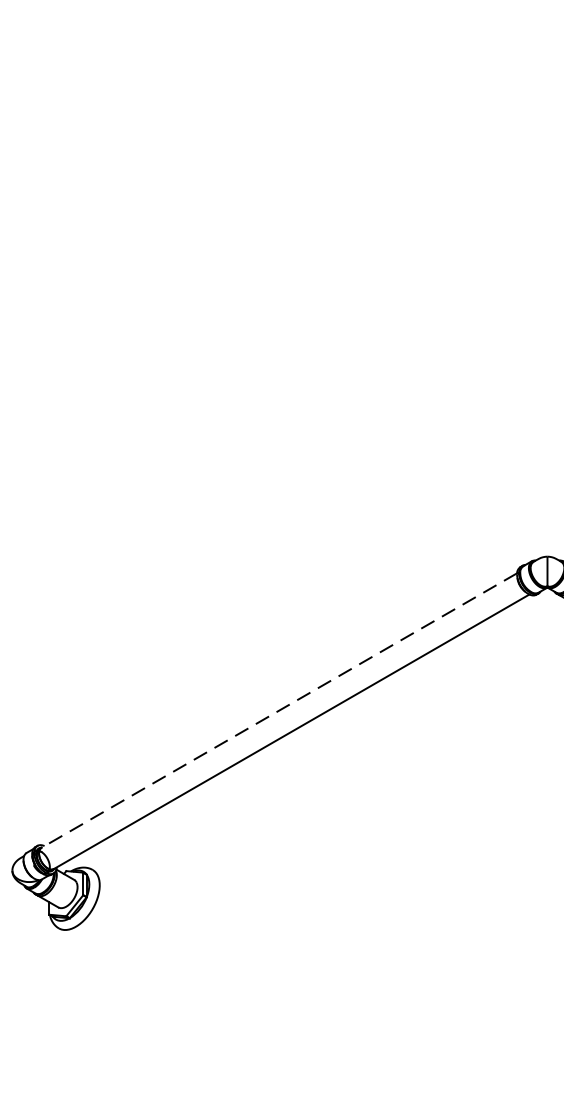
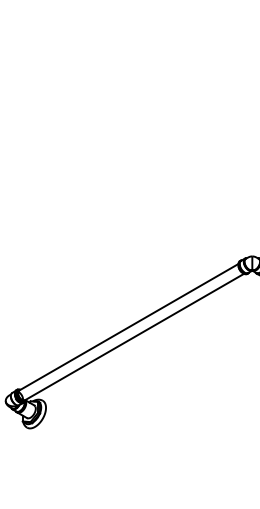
line: (278, 710) -> (128, 327), dashed -> solid

